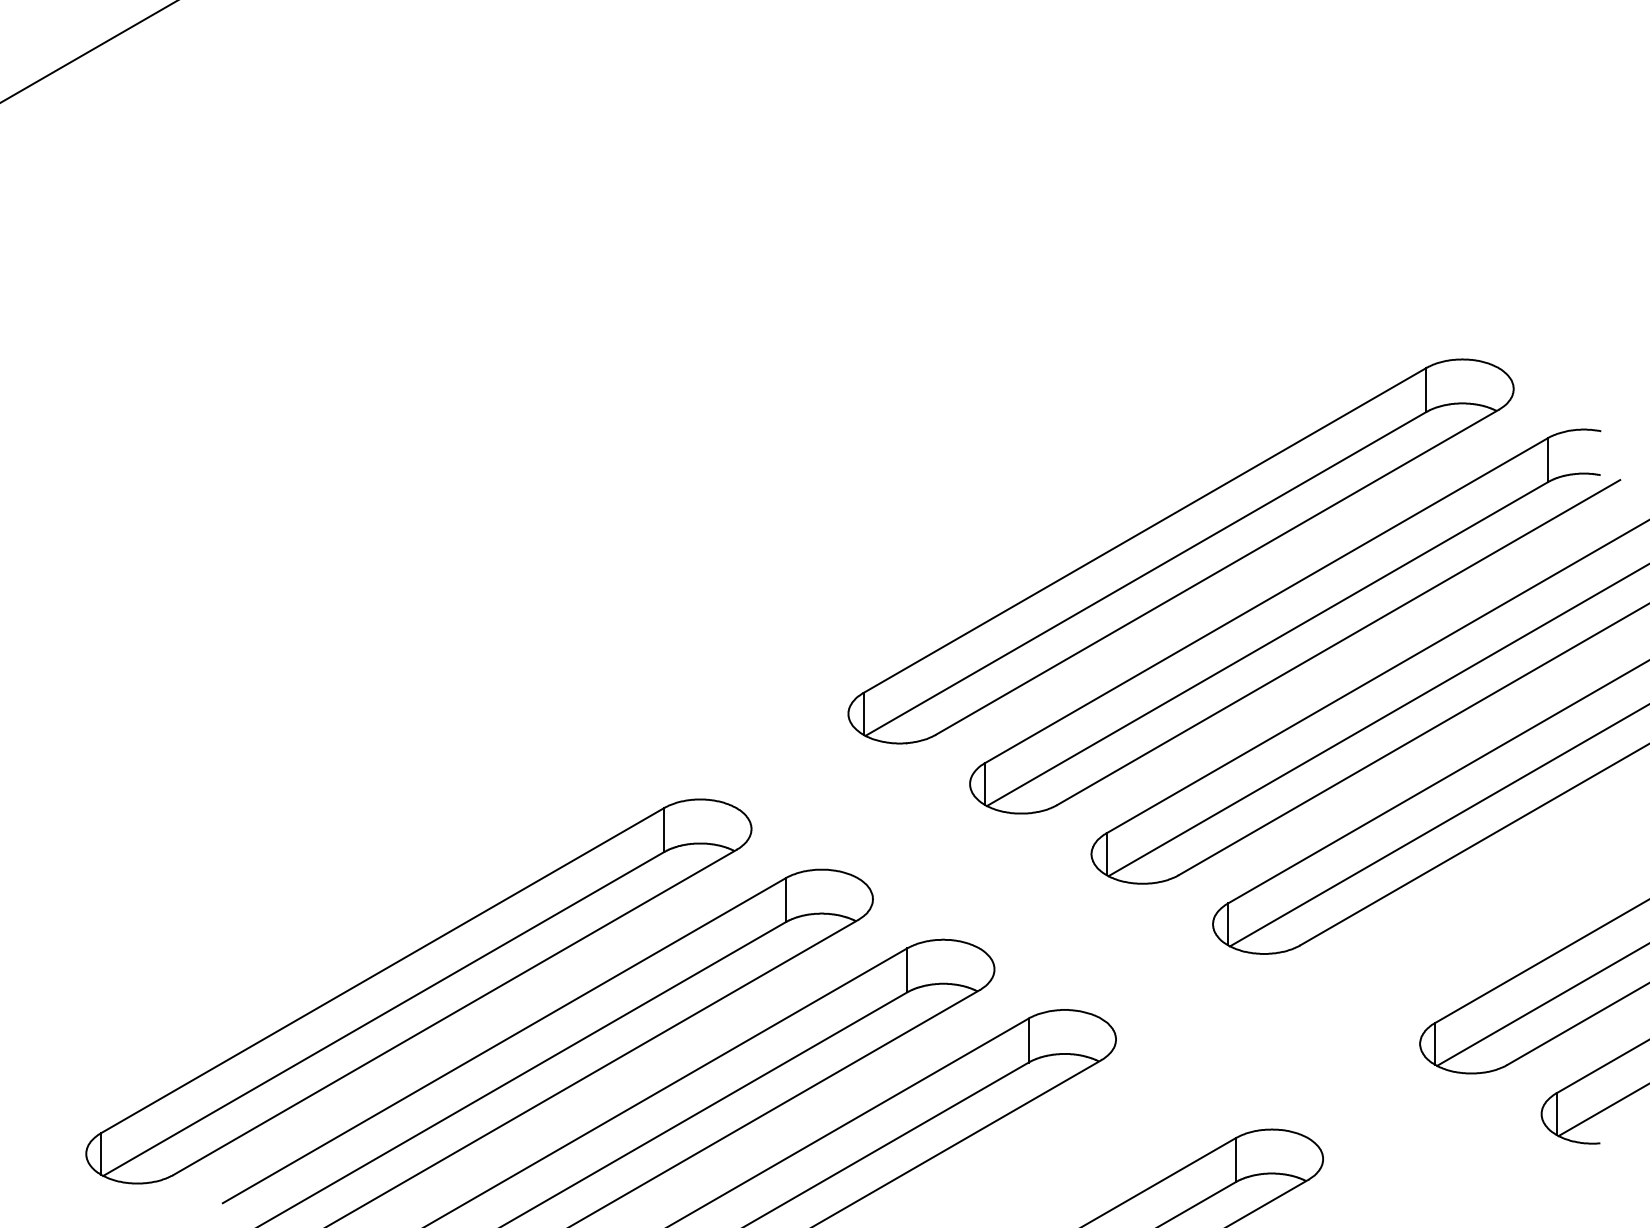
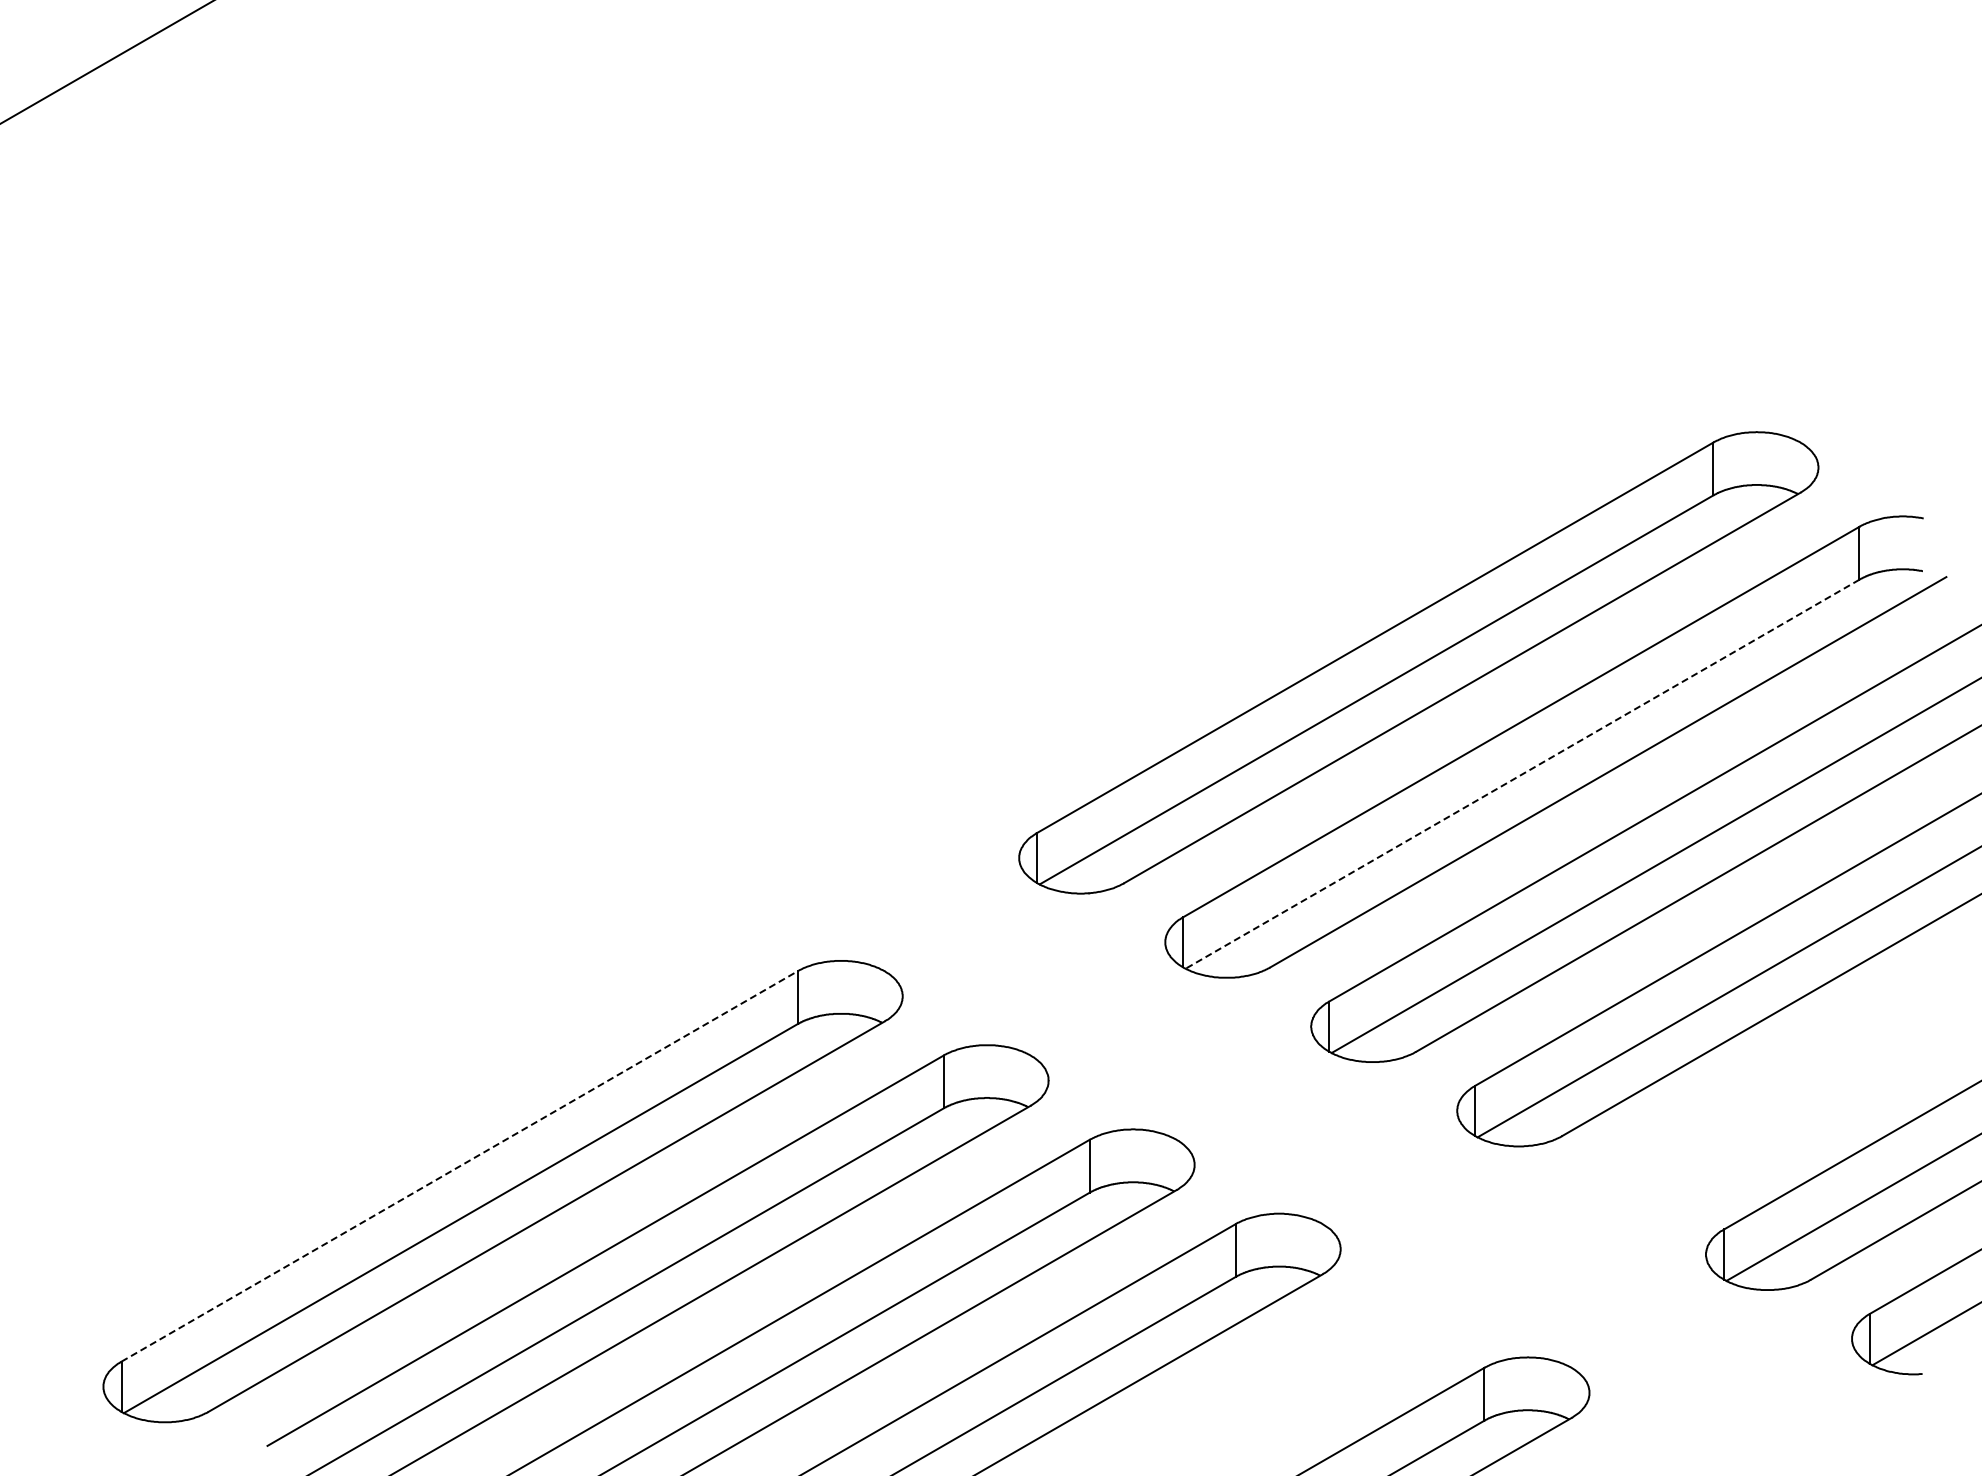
line: (1267, 644) -> (1522, 774), solid -> dashed
line: (383, 970) -> (460, 1166), solid -> dashed

